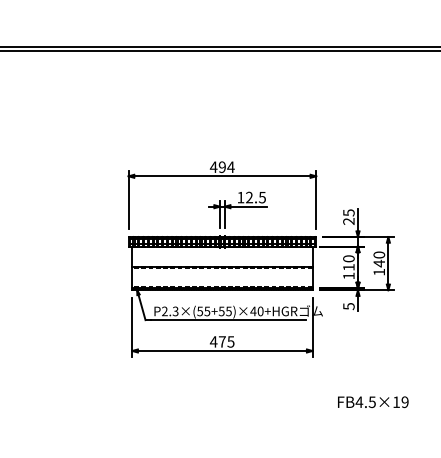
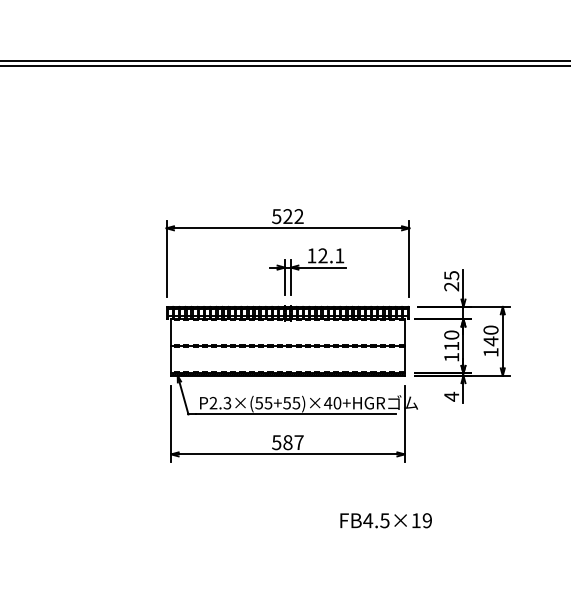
text: (221, 167) -> (286, 216), 494 -> 522
text: (262, 197) -> (339, 255), 12.5 -> 12.1
text: (348, 306) -> (451, 396), 5 -> 4
text: (221, 341) -> (286, 442), 475 -> 587
text: (373, 402) -> (386, 521), moved

